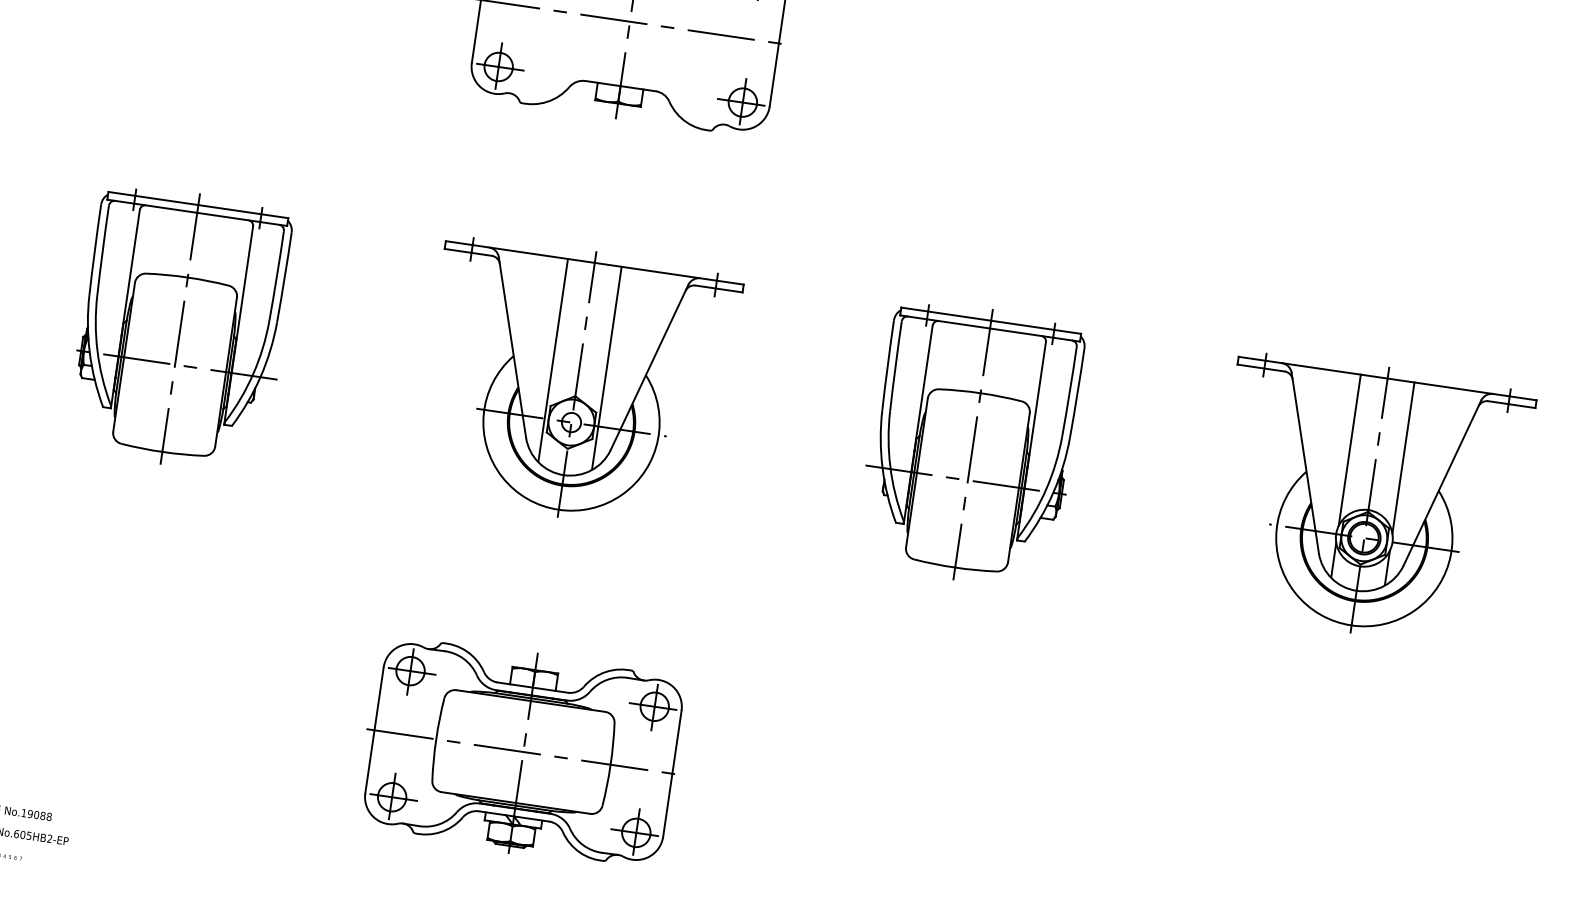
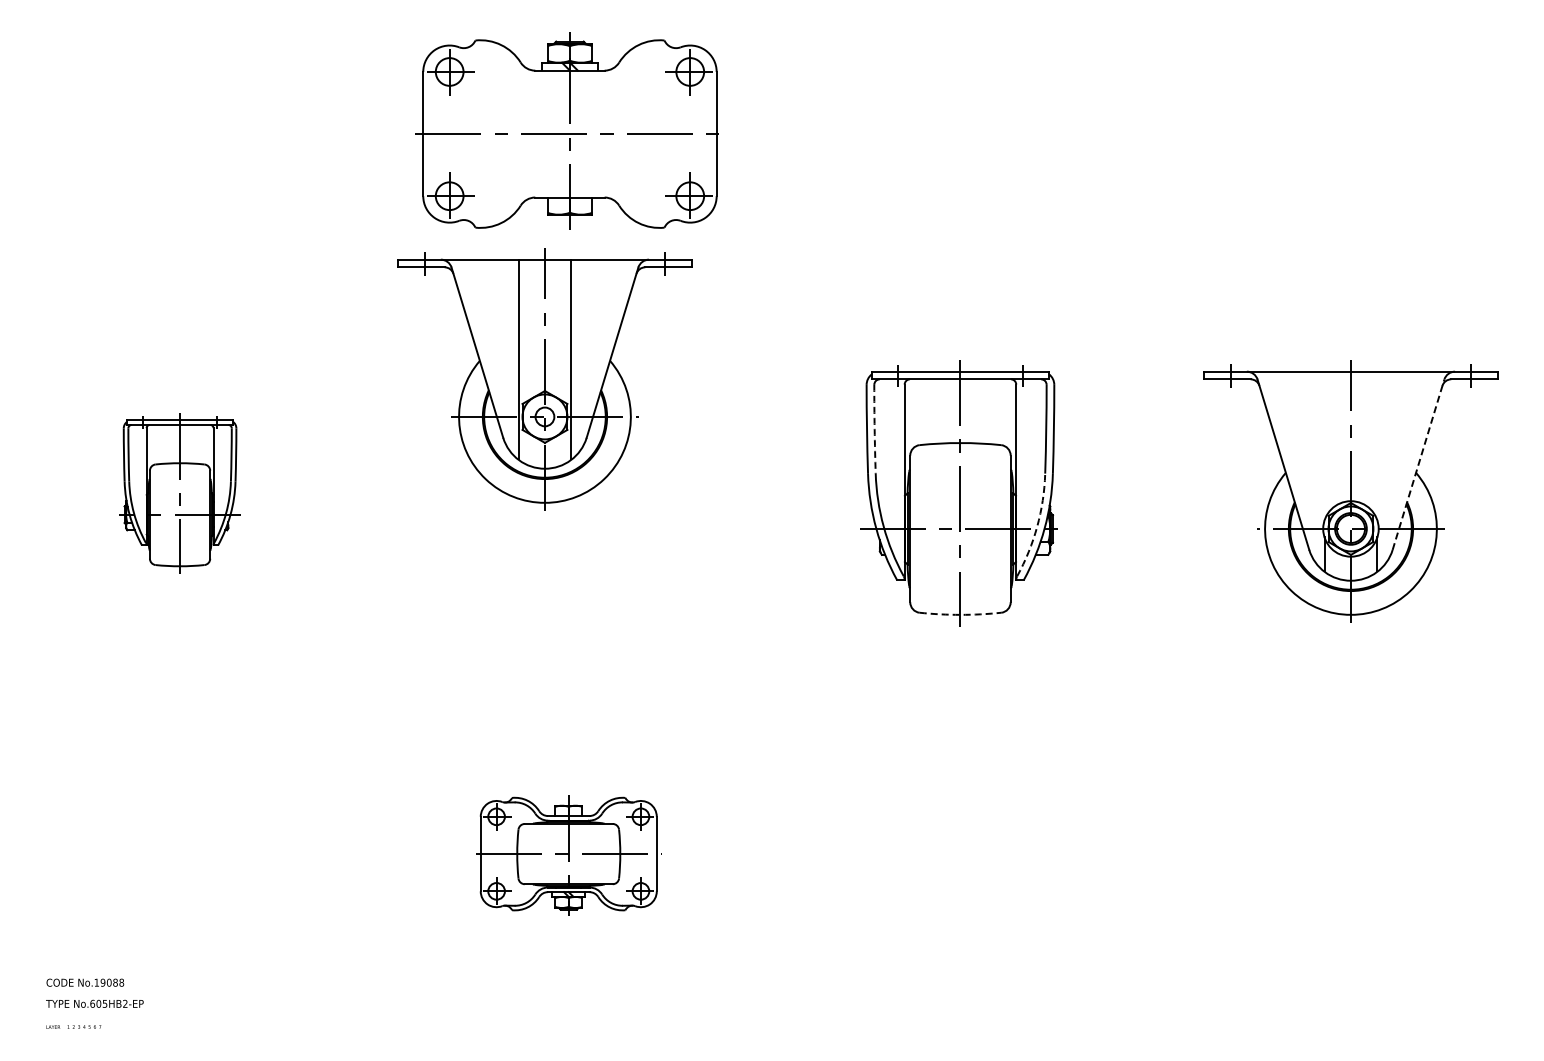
part: (181, 328) -> (180, 493), size x0.6
arc: (895, 366) -> (874, 429), solid -> dashed
part: (576, 384) -> (544, 379), moved
line: (1349, 449) -> (1324, 445), removed
line: (1403, 457) -> (1377, 445), removed
line: (1442, 482) -> (1418, 464), solid -> dashed
arc: (1046, 489) -> (1037, 526), solid -> dashed
arc: (955, 567) -> (960, 614), solid -> dashed
part: (519, 752) -> (566, 854), size x0.6

